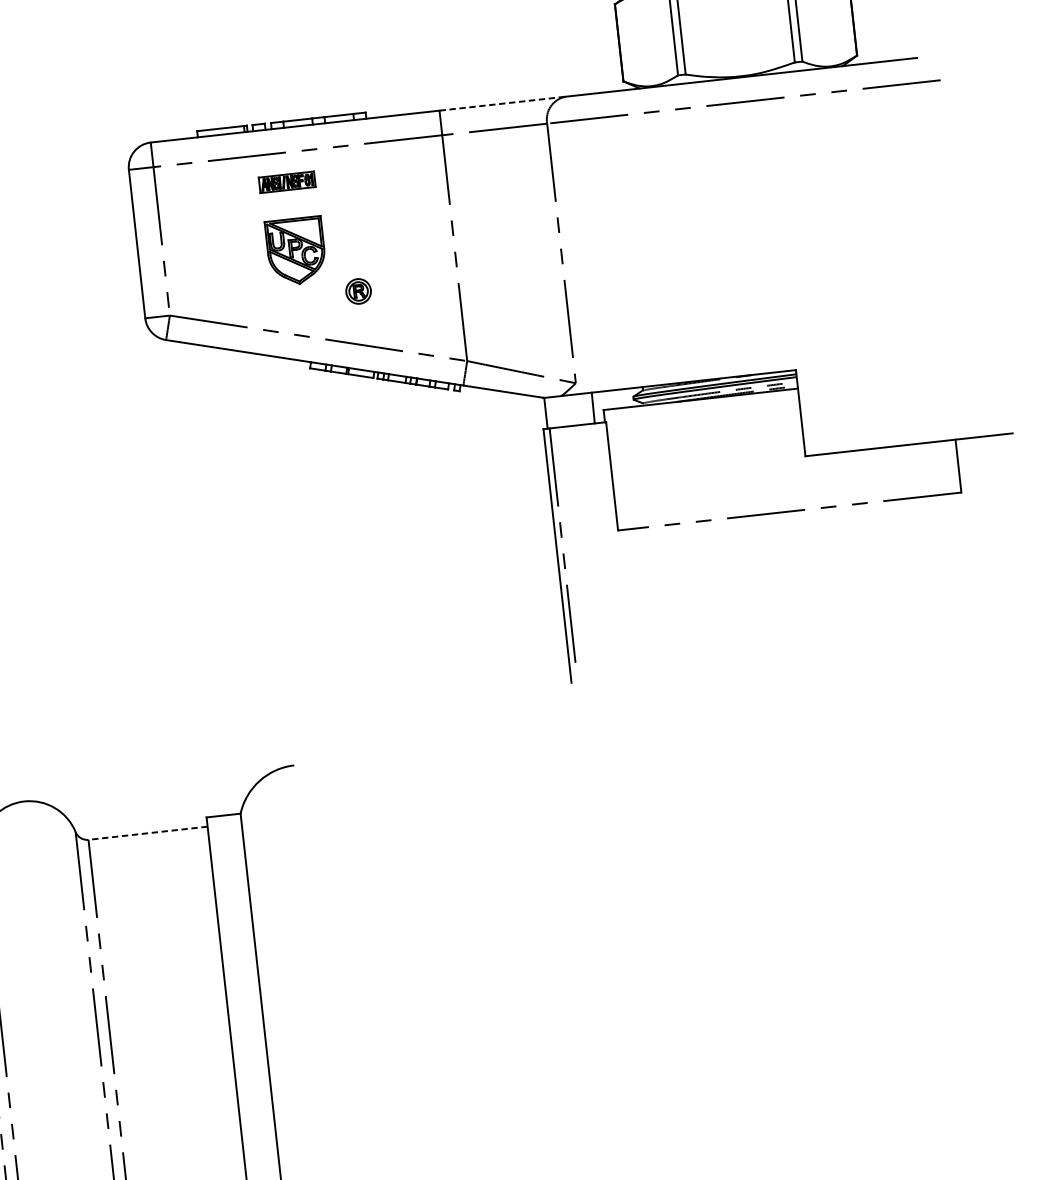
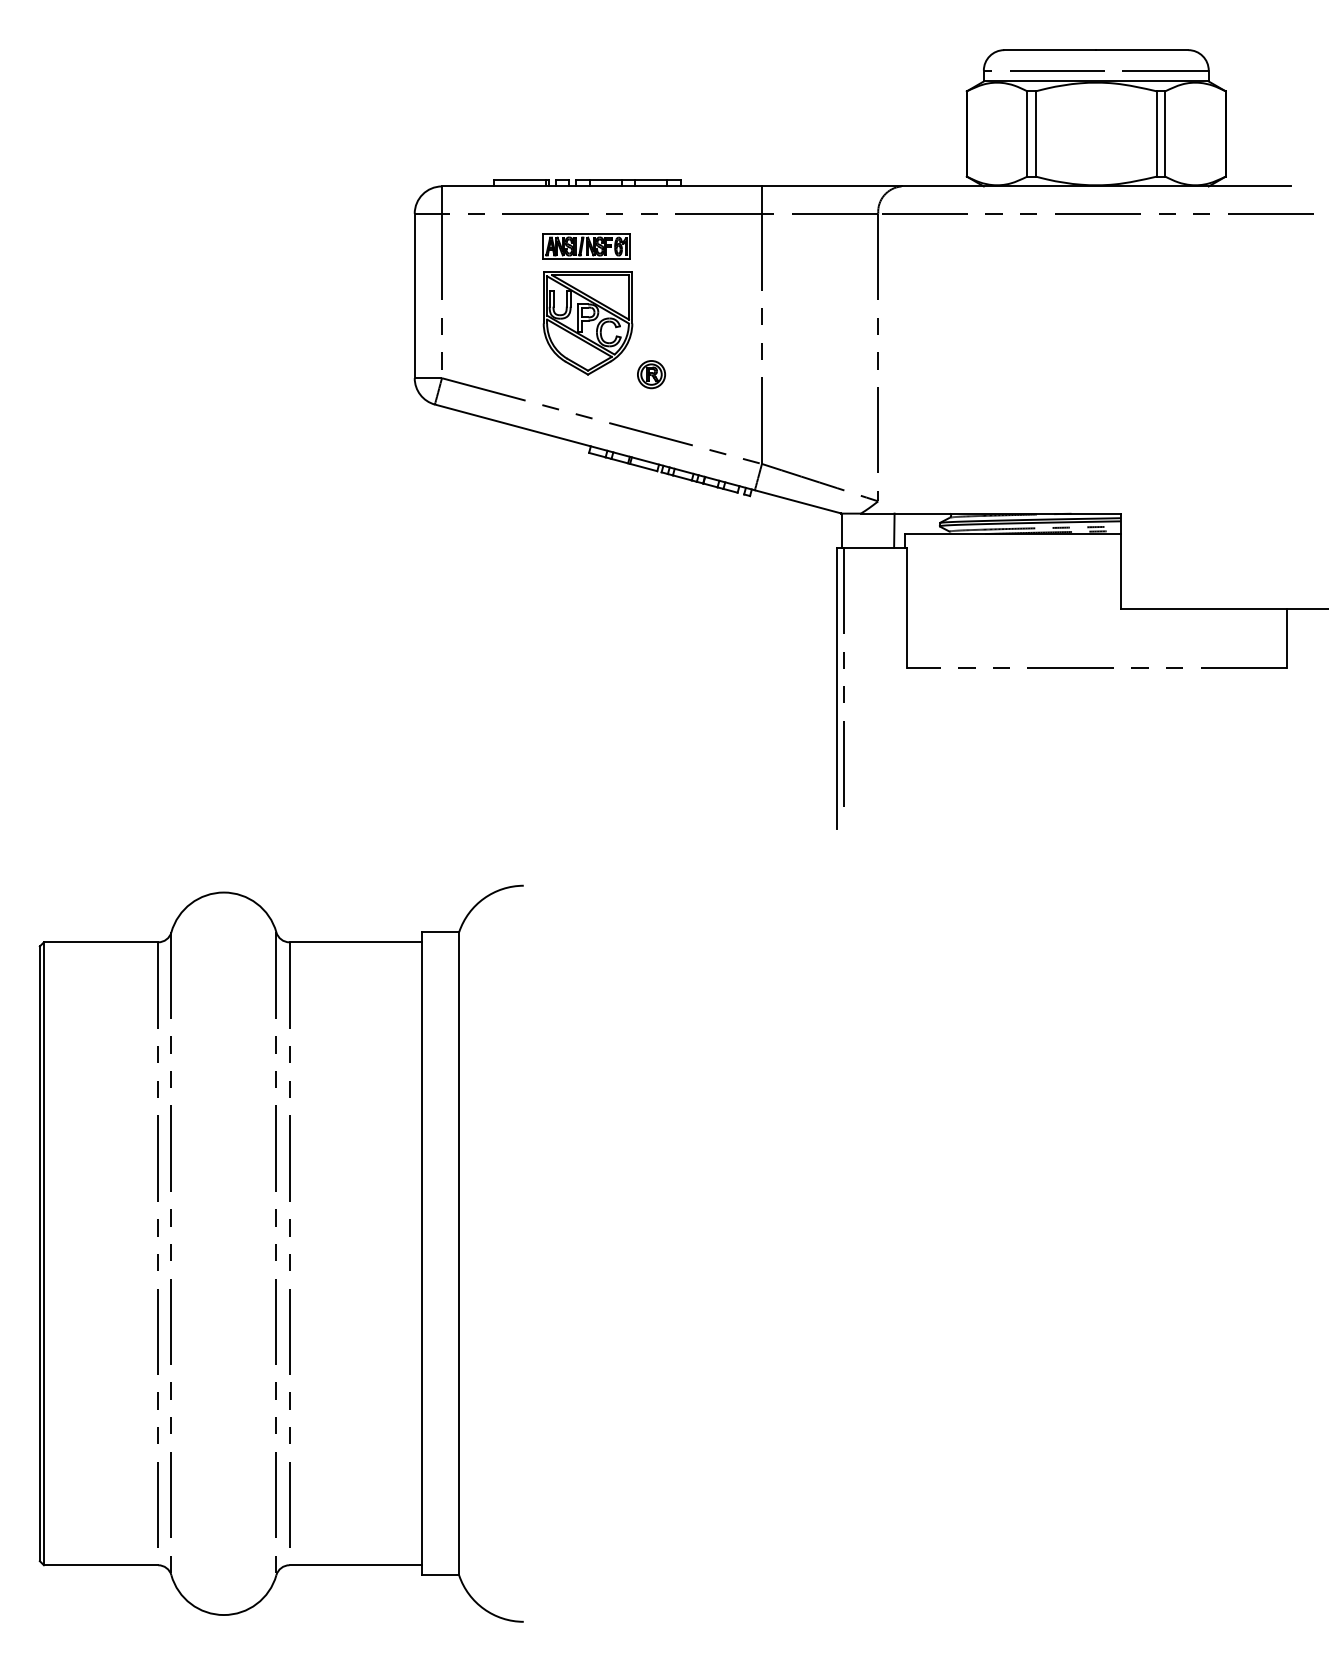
line: (502, 103) -> (831, 186), dashed -> solid
part: (287, 182) -> (586, 246), size x1.43
part: (295, 251) -> (587, 323), size x1.43
line: (148, 833) -> (355, 942), dashed -> solid

